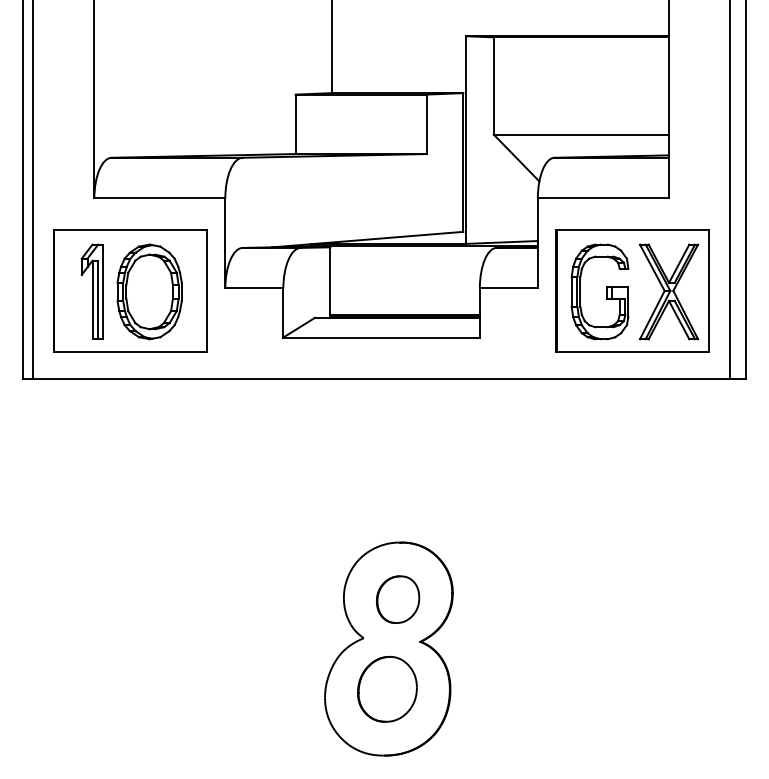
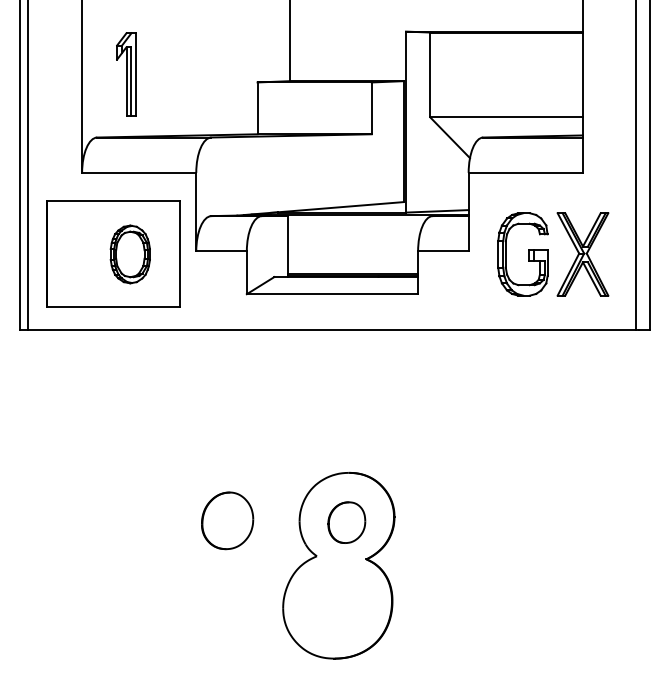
part: (632, 290) -> (551, 253), removed
part: (92, 291) -> (126, 74), moved
part: (149, 291) -> (130, 254), size x0.7
part: (387, 688) -> (227, 520), moved

